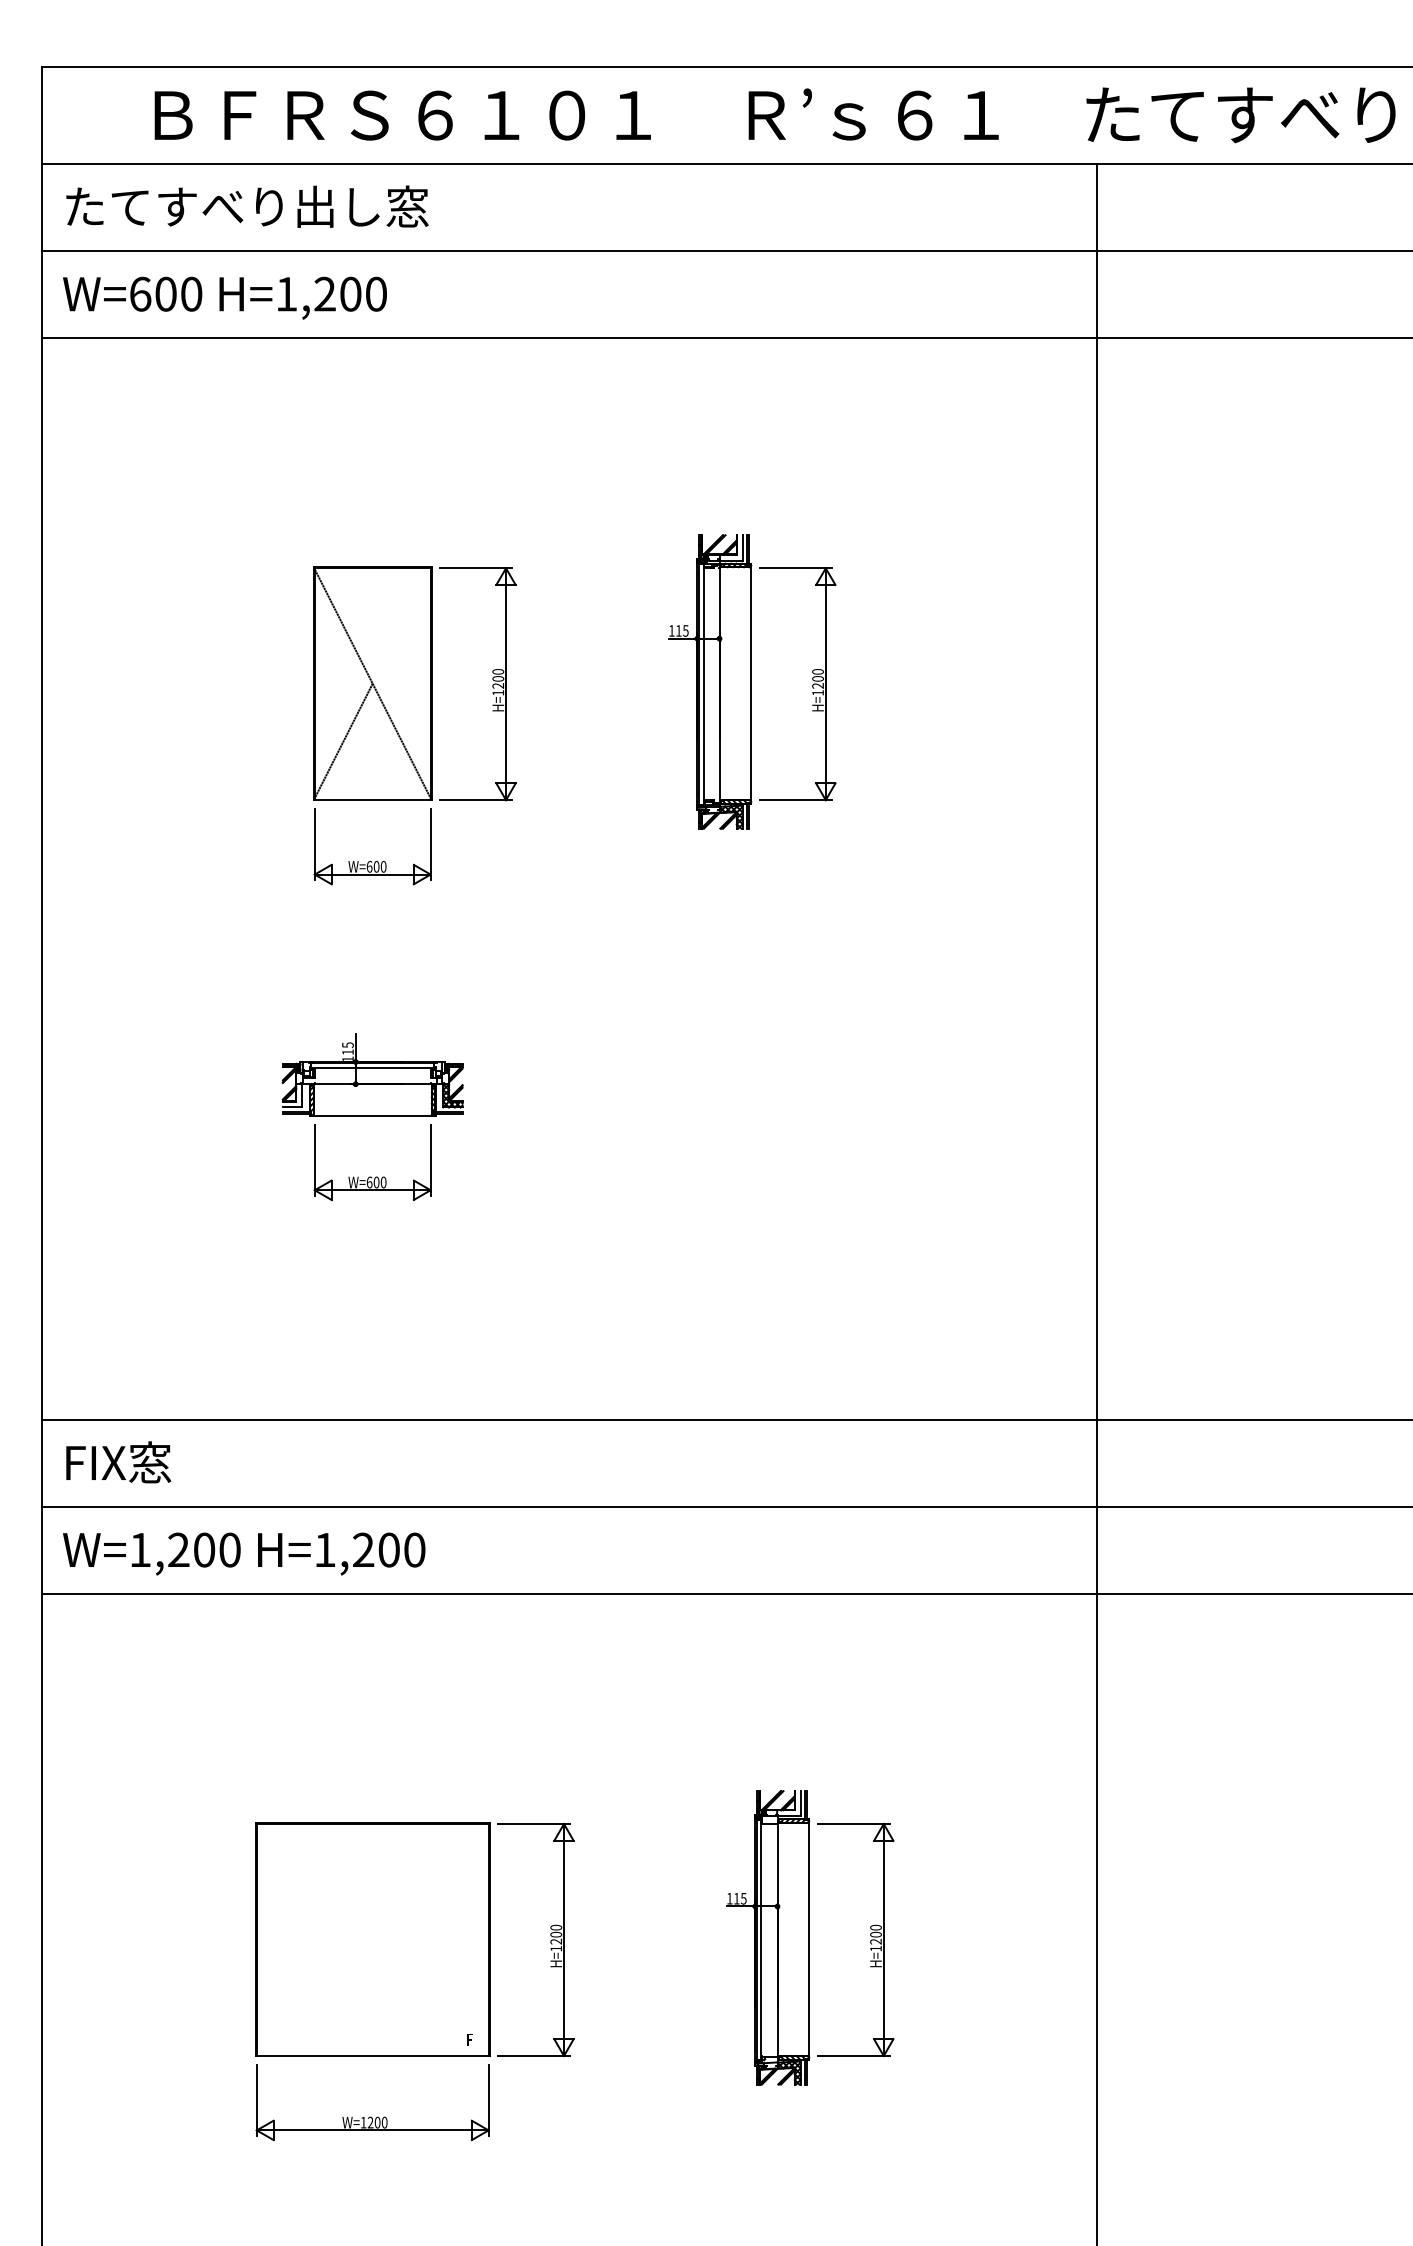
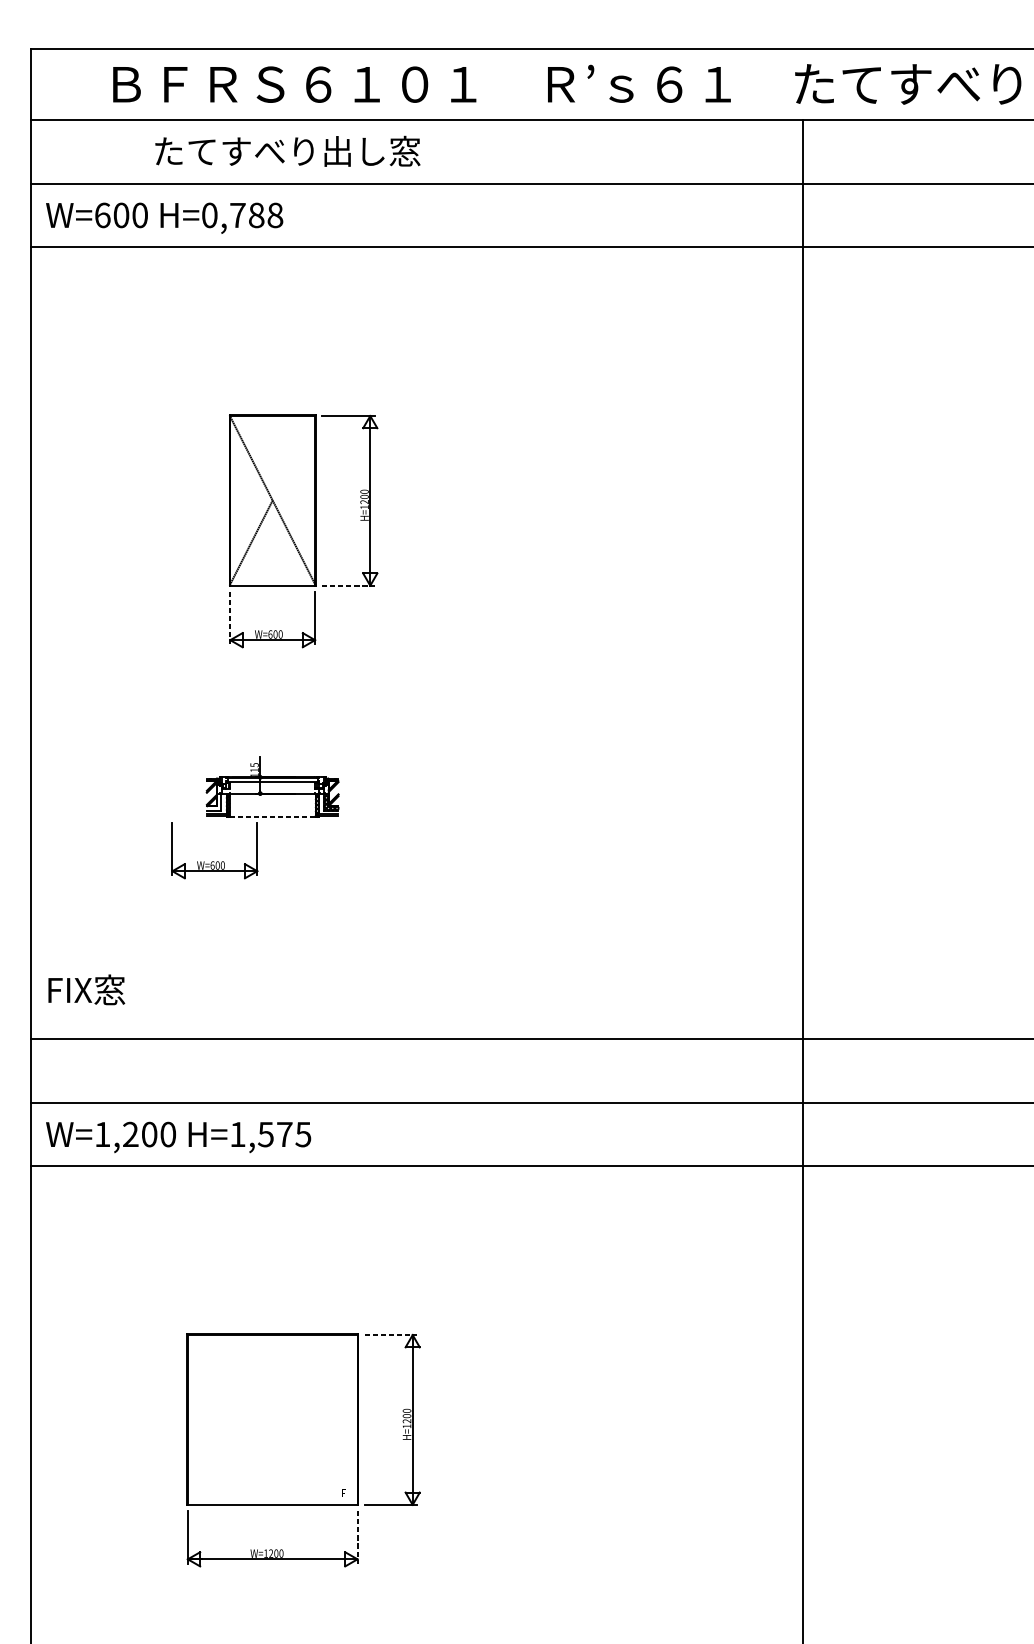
text: (247, 206) -> (287, 151), moved
text: (331, 293) -> (242, 214), H=1,200 -> H=0,788
part: (752, 681) -> (550, 498), removed
line: (476, 800) -> (348, 585), solid -> dashed
line: (314, 844) -> (230, 618), solid -> dashed
line: (372, 1116) -> (272, 817), solid -> dashed
part: (370, 1176) -> (213, 861), moved
text: (118, 1462) -> (86, 989), moved
text: (388, 1549) -> (284, 1134), H=1,200 -> H=1,575
line: (534, 1823) -> (391, 1334), solid -> dashed
part: (810, 1937) -> (593, 1418), removed
line: (488, 2100) -> (357, 1537), solid -> dashed

